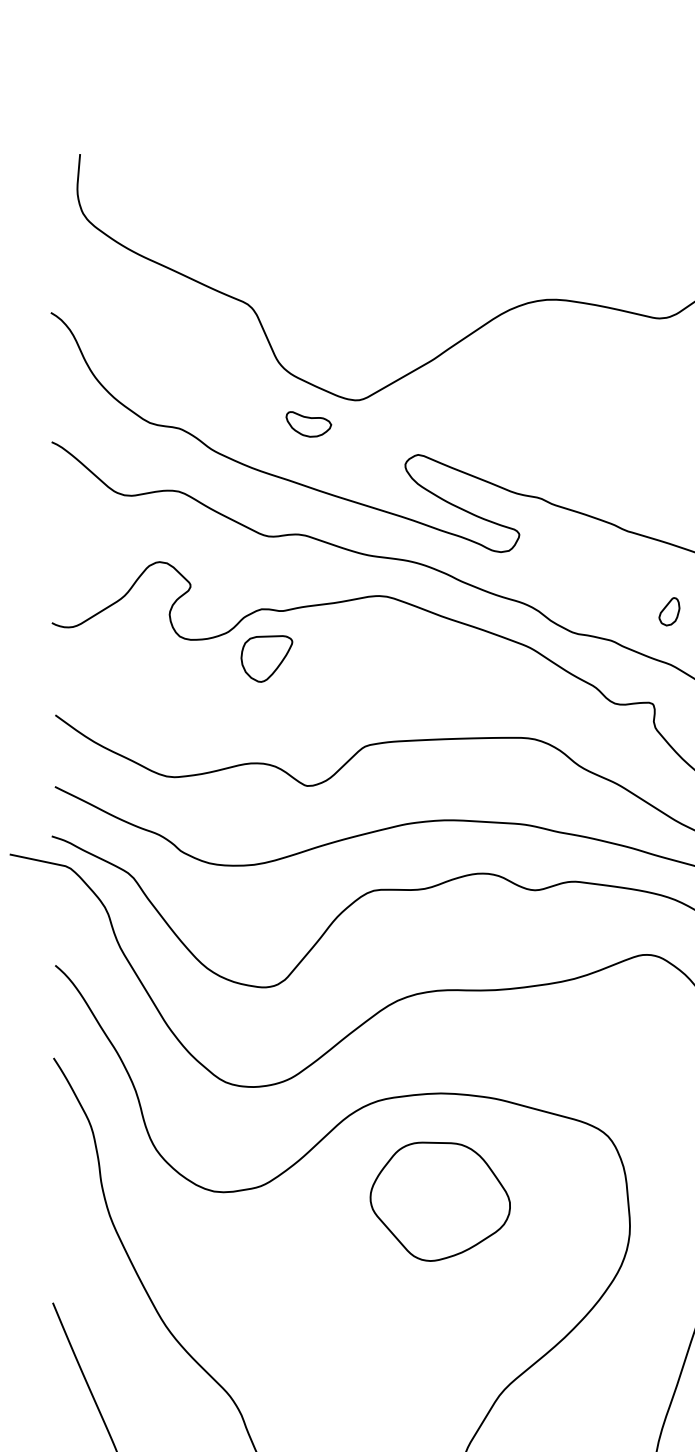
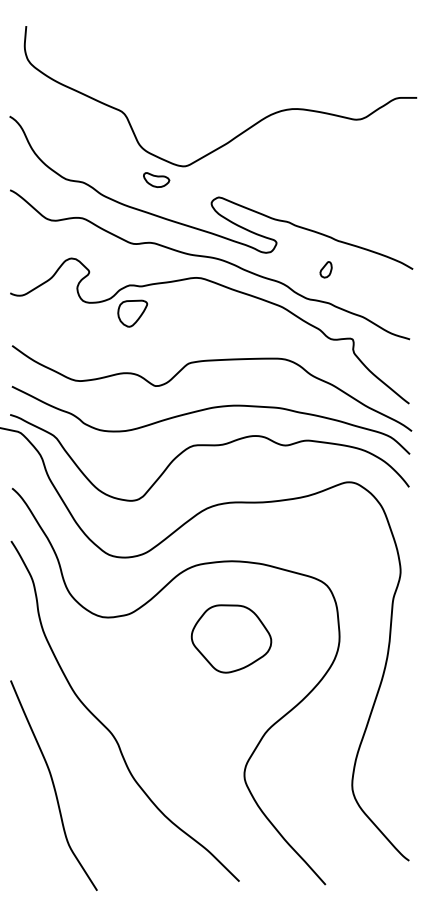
part: (668, 611) -> (325, 269), moved
part: (440, 1200) -> (231, 638), moved

